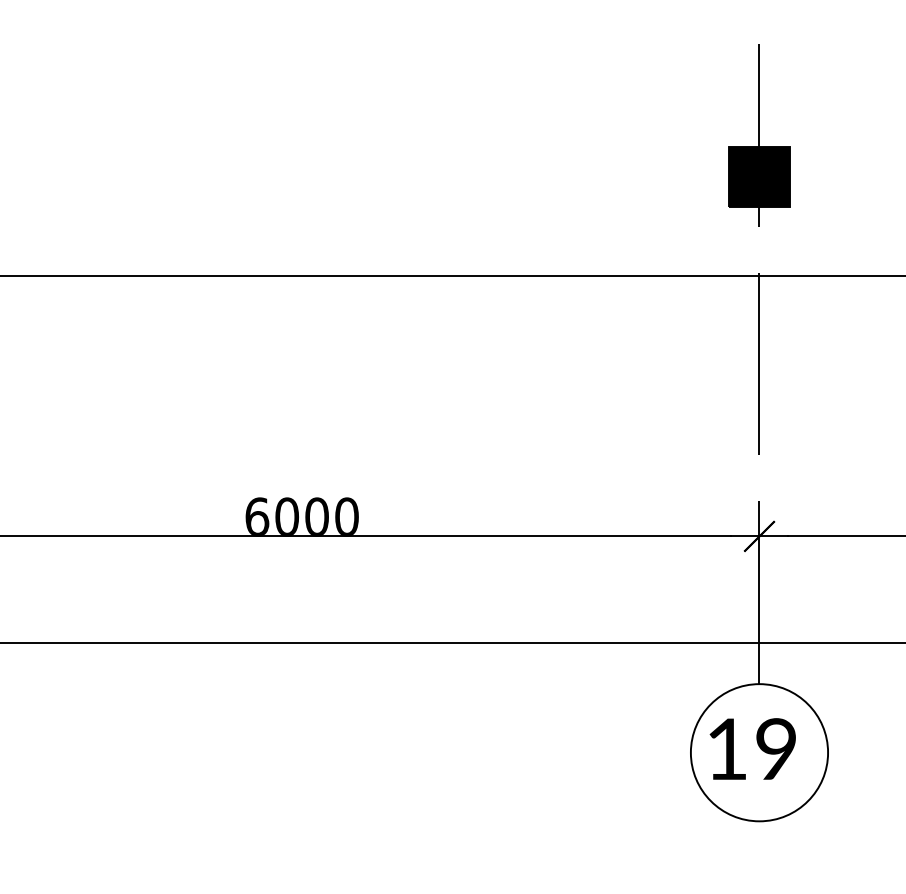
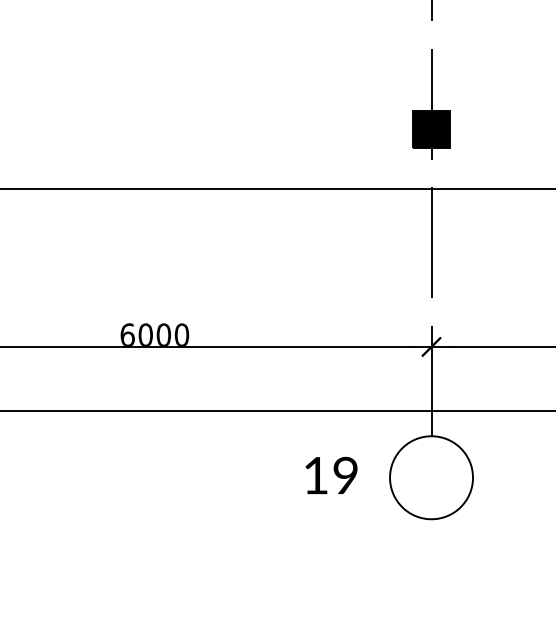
text: (752, 747) -> (331, 474), moved

